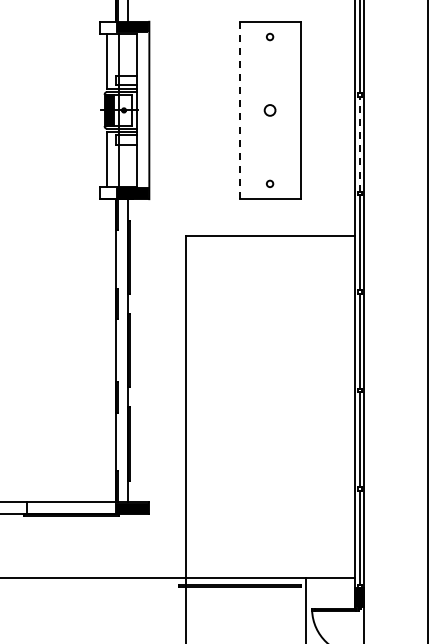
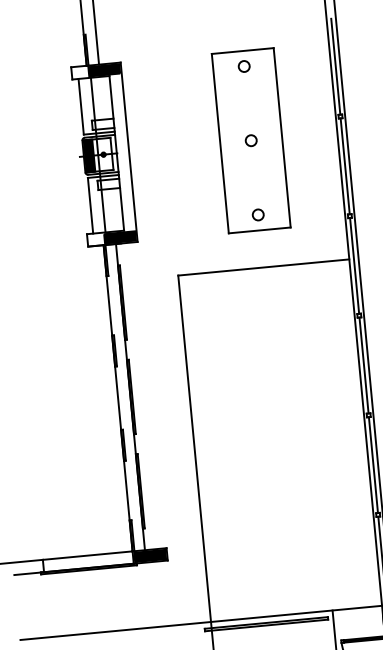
circle: (269, 36) -> (243, 66), size x1.67
line: (239, 110) -> (220, 143), dashed -> solid
line: (359, 143) -> (344, 165), dashed -> solid
circle: (269, 183) -> (257, 214), size x1.67

